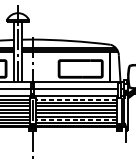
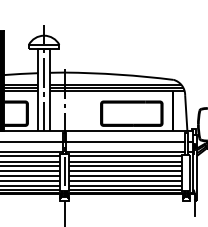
line: (76, 99) -> (125, 156), dashed -> solid
line: (76, 120) -> (125, 185), dashed -> solid

